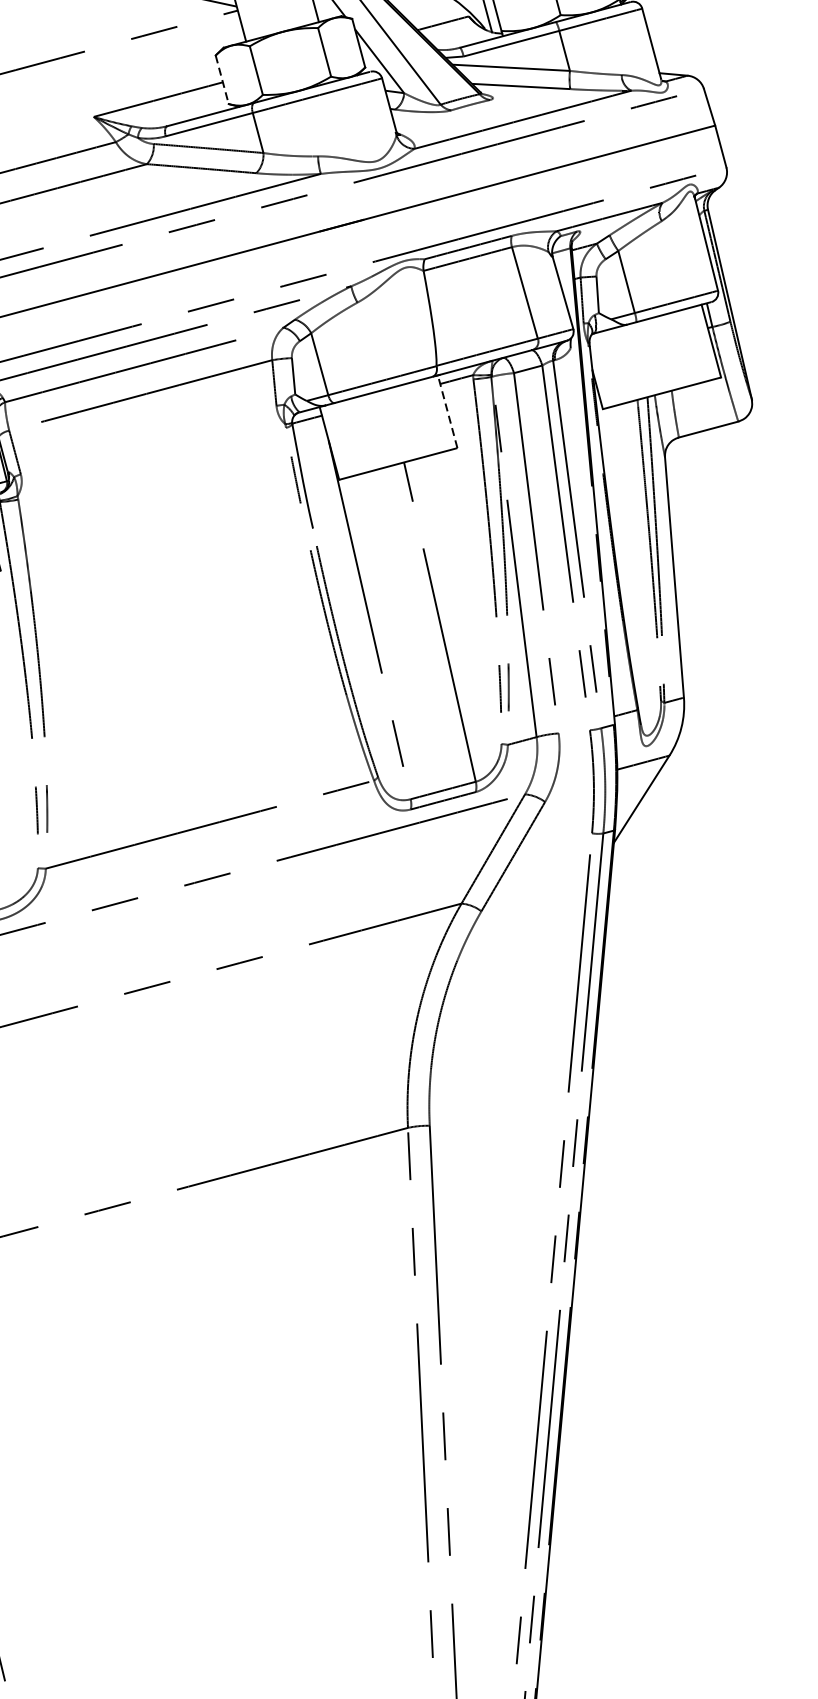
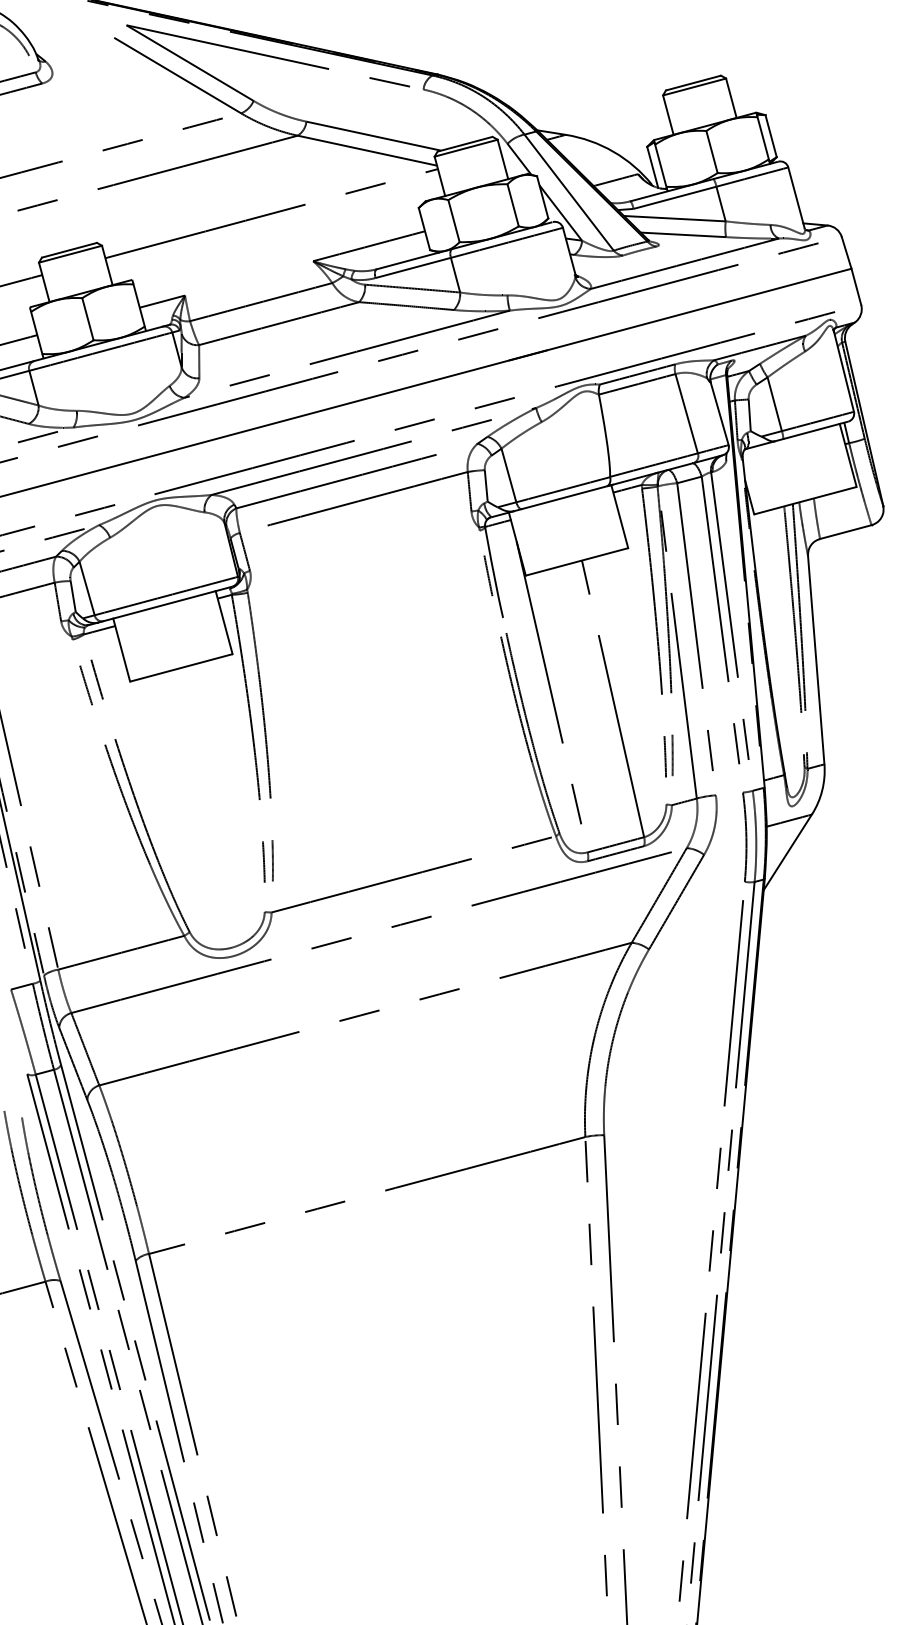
line: (222, 80) -> (424, 229), dashed -> solid
line: (447, 411) -> (619, 516), dashed -> solid

